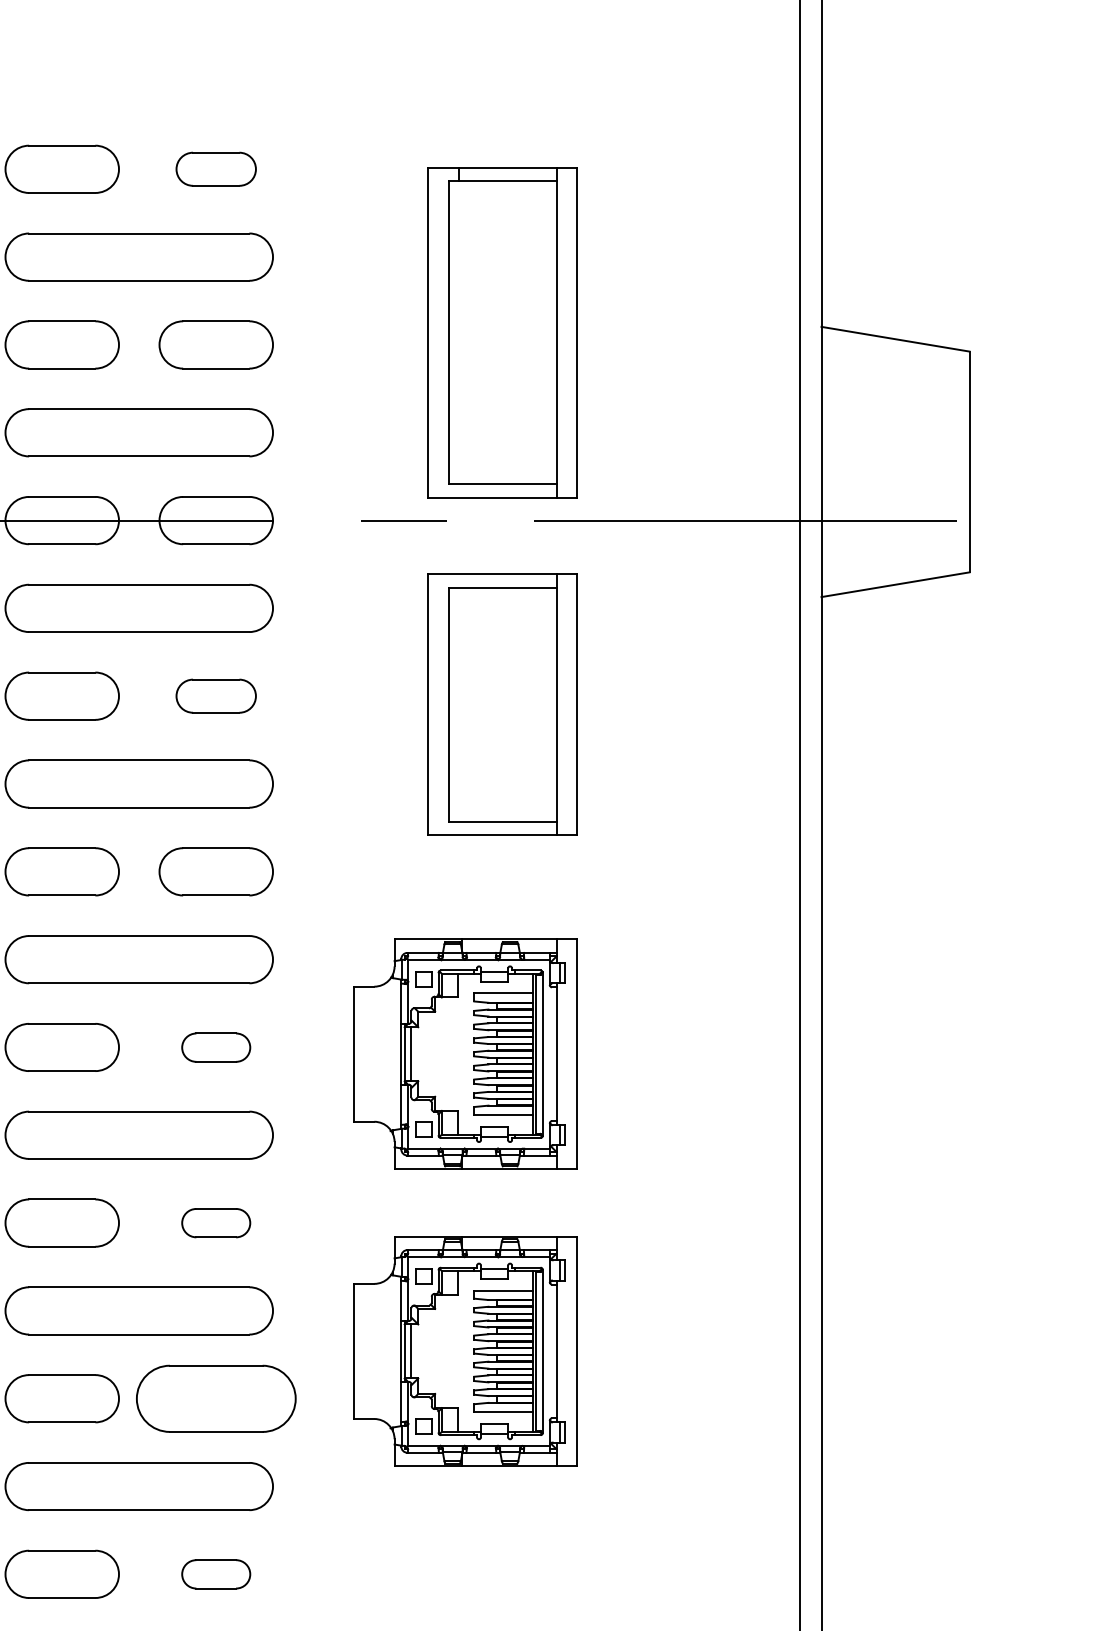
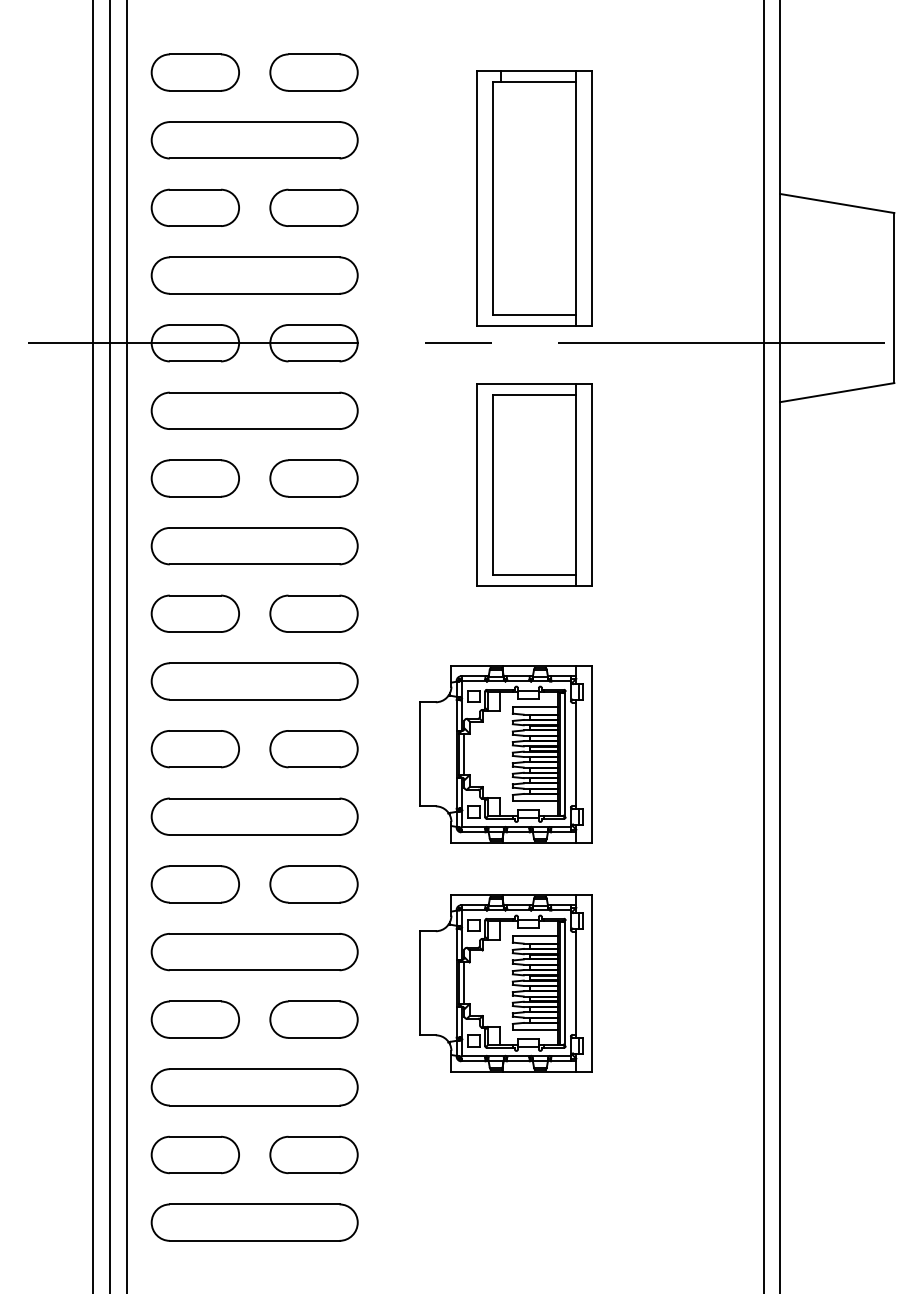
part: (215, 169) -> (313, 72), size x1.43
part: (215, 696) -> (313, 478), size x1.43
part: (215, 1047) -> (313, 749), size x1.67
part: (215, 1223) -> (313, 884), size x1.67
part: (215, 1398) -> (313, 1019), size x0.71
part: (215, 1573) -> (313, 1154), size x1.67

